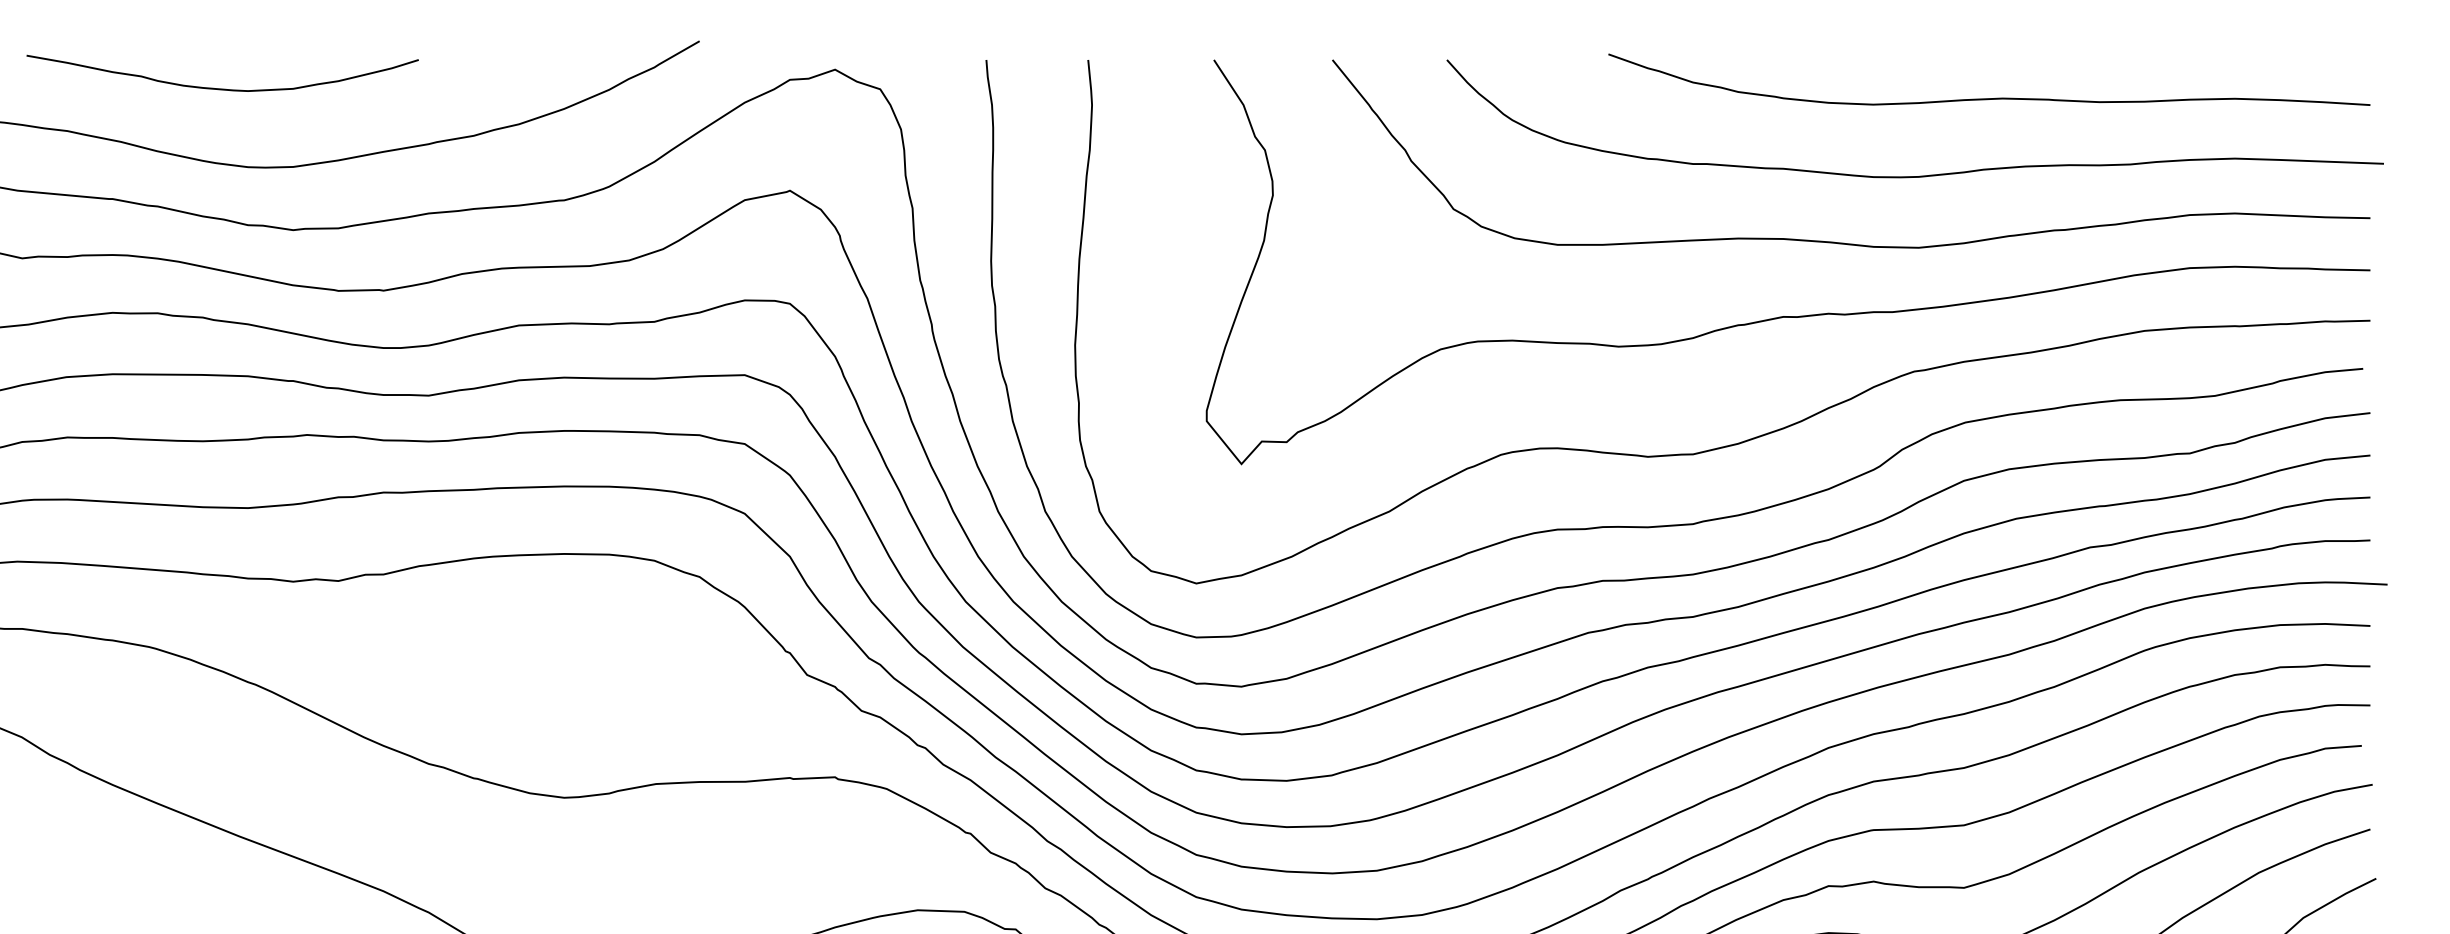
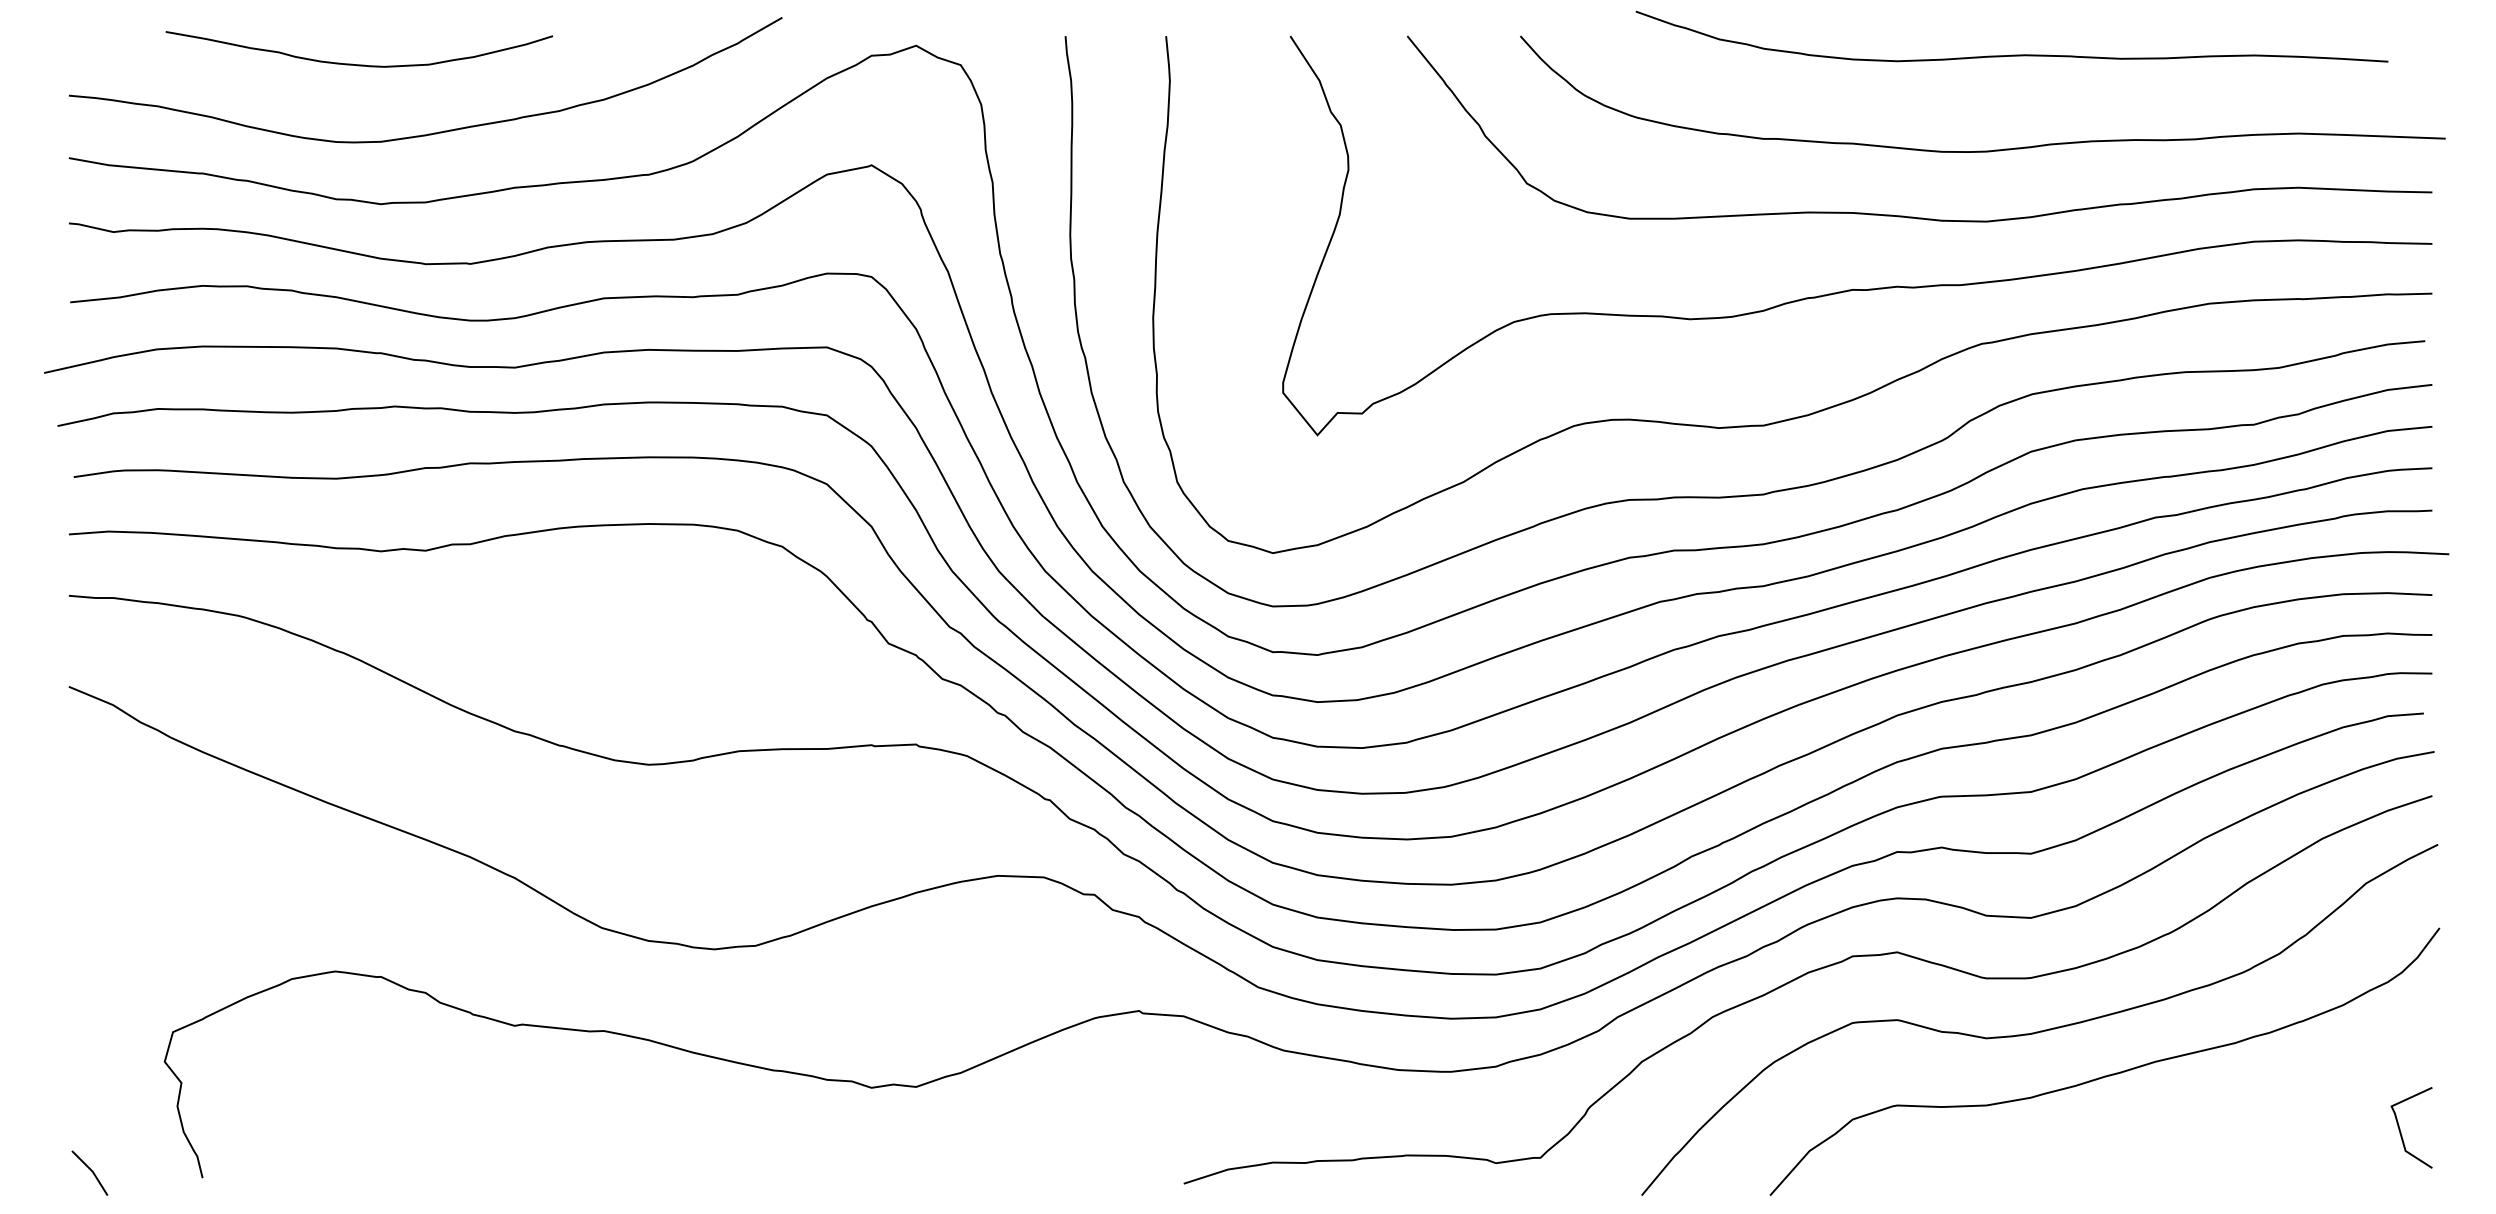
curve: (222, 88) -> (359, 64), moved
curve: (1988, 97) -> (2011, 54), moved

